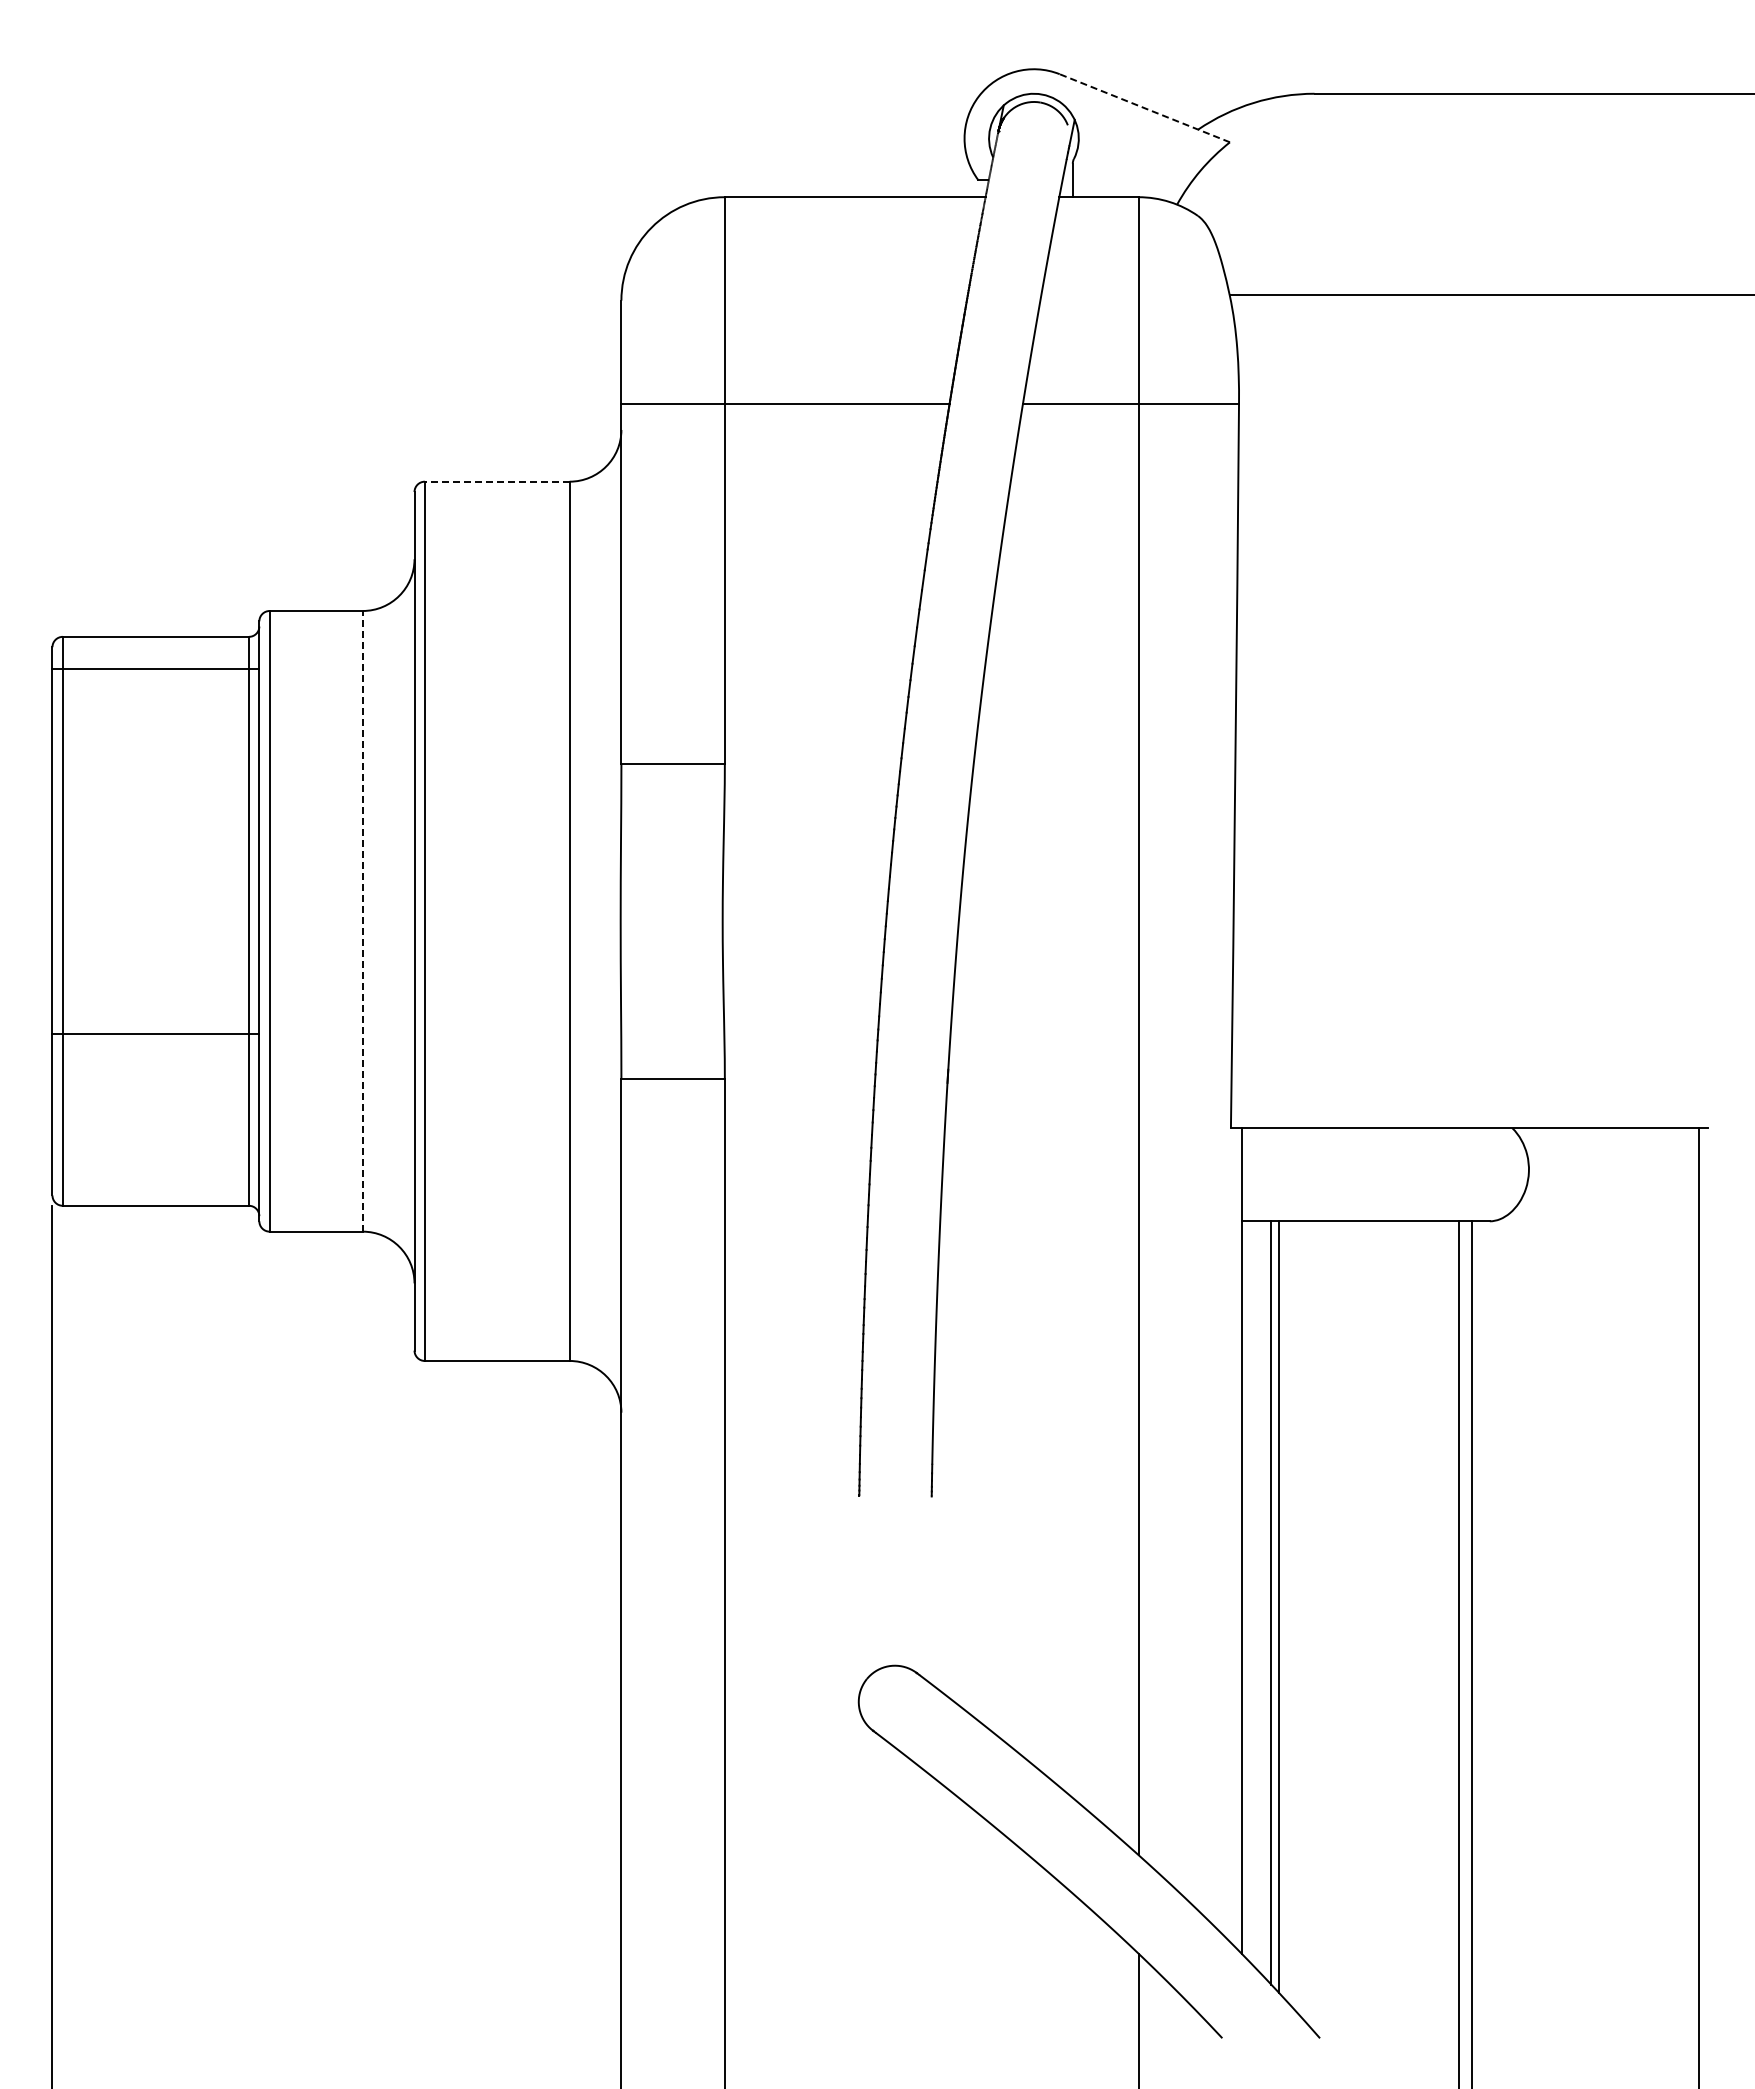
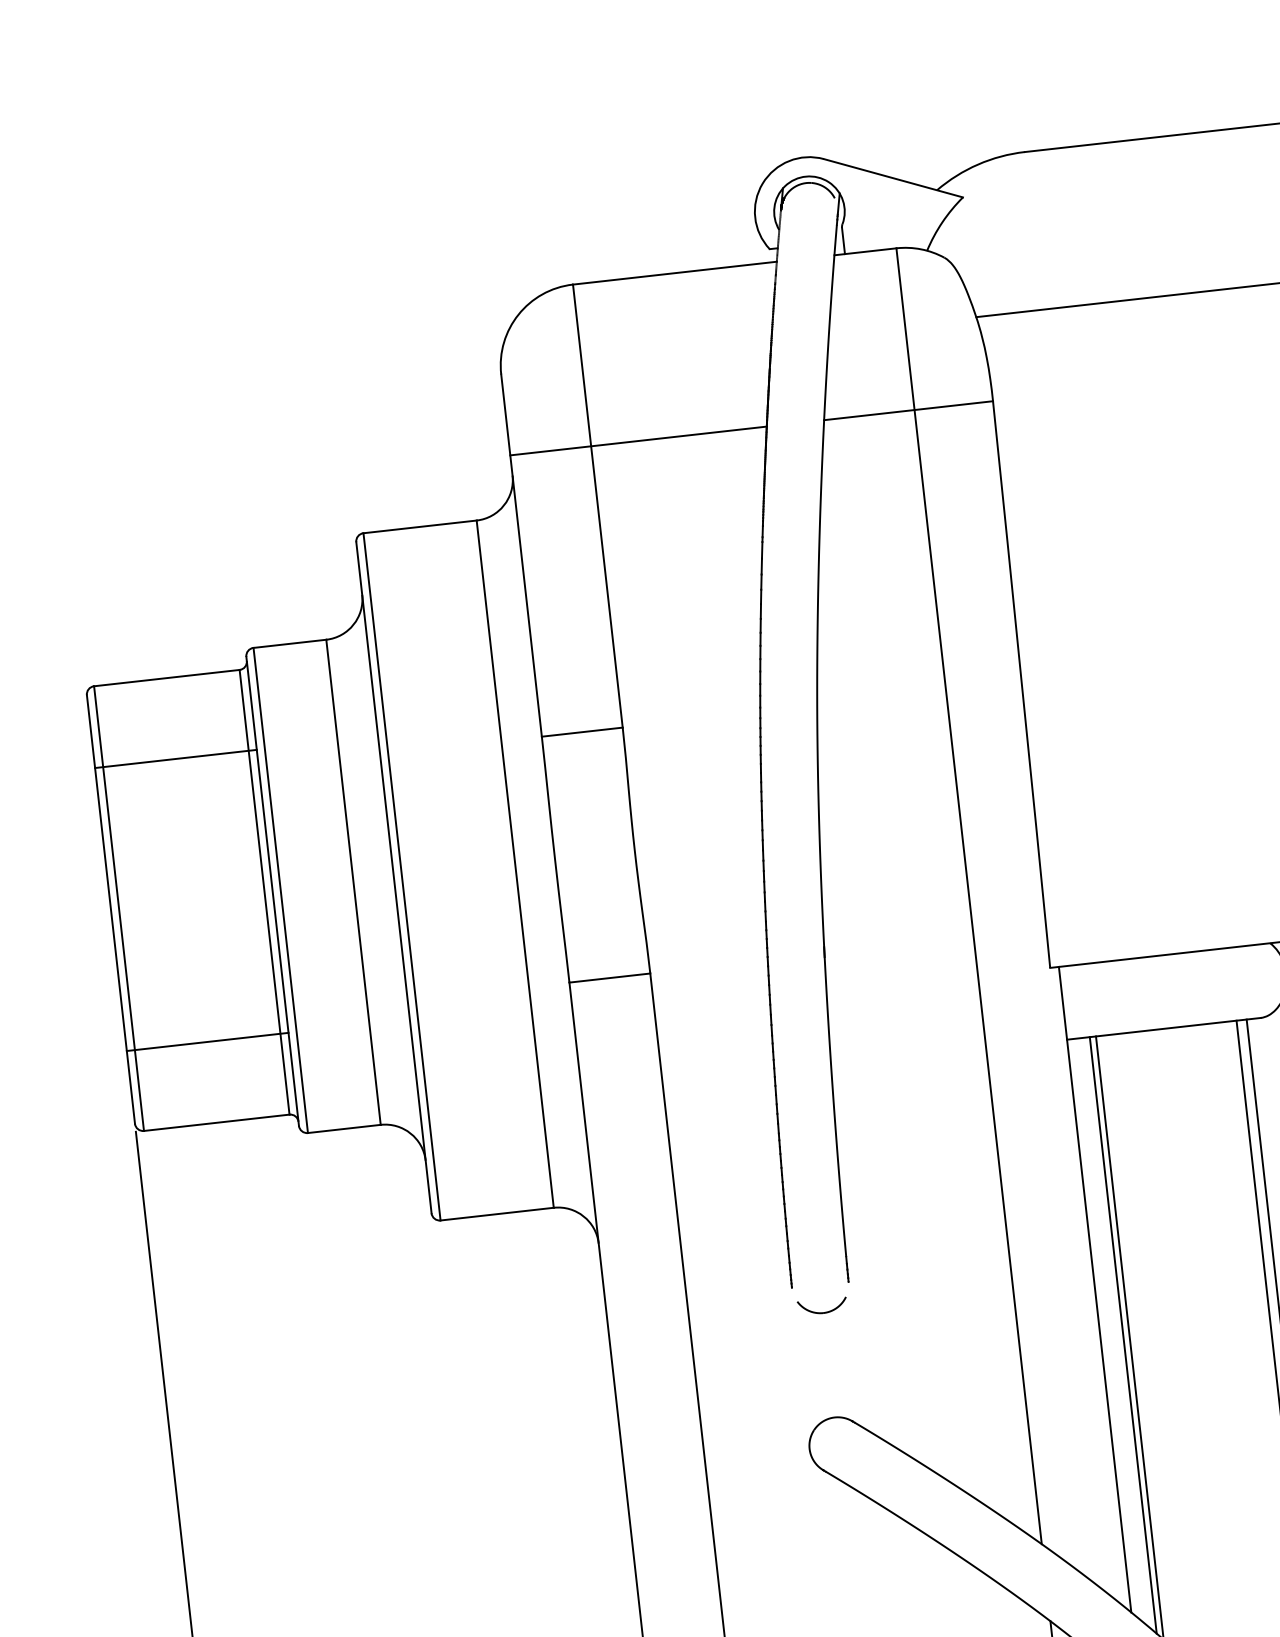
line: (1144, 108) -> (893, 178), dashed -> solid
line: (496, 481) -> (419, 526), dashed -> solid
line: (155, 669) -> (175, 759), moved
line: (362, 920) -> (353, 881), dashed -> solid
line: (155, 1034) -> (207, 1042), moved
part: (894, 1531) -> (822, 1312), added

